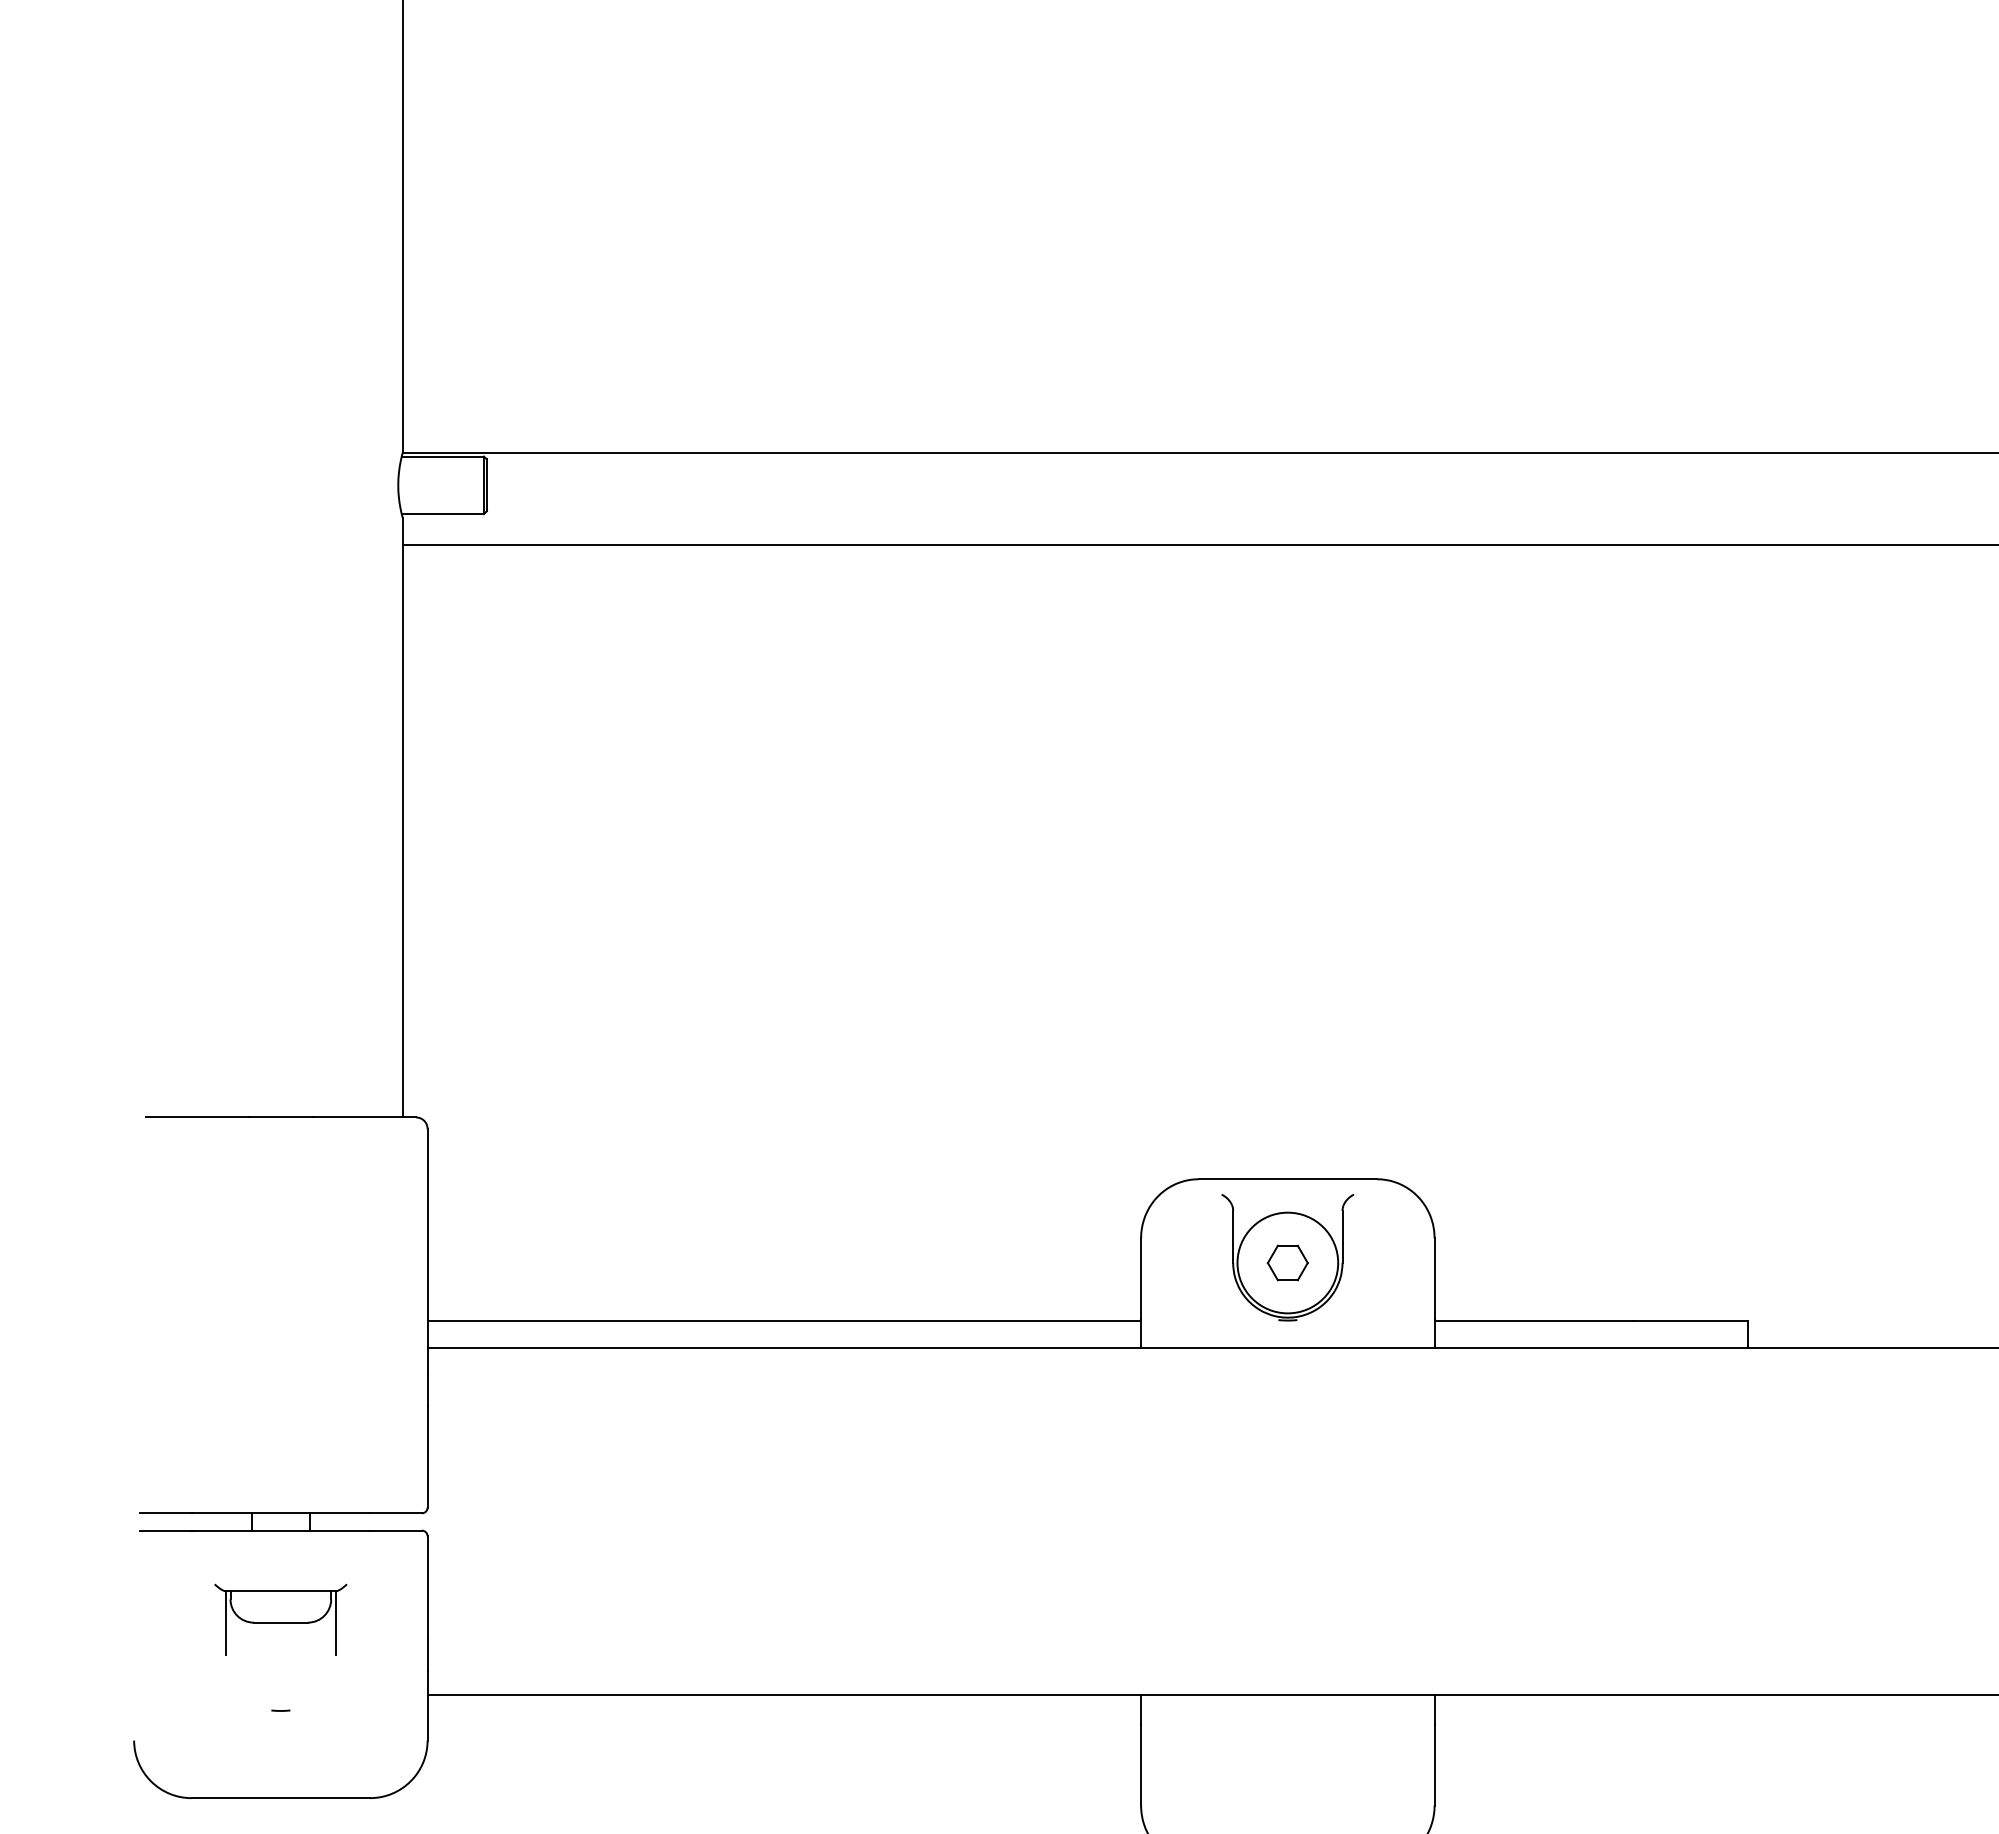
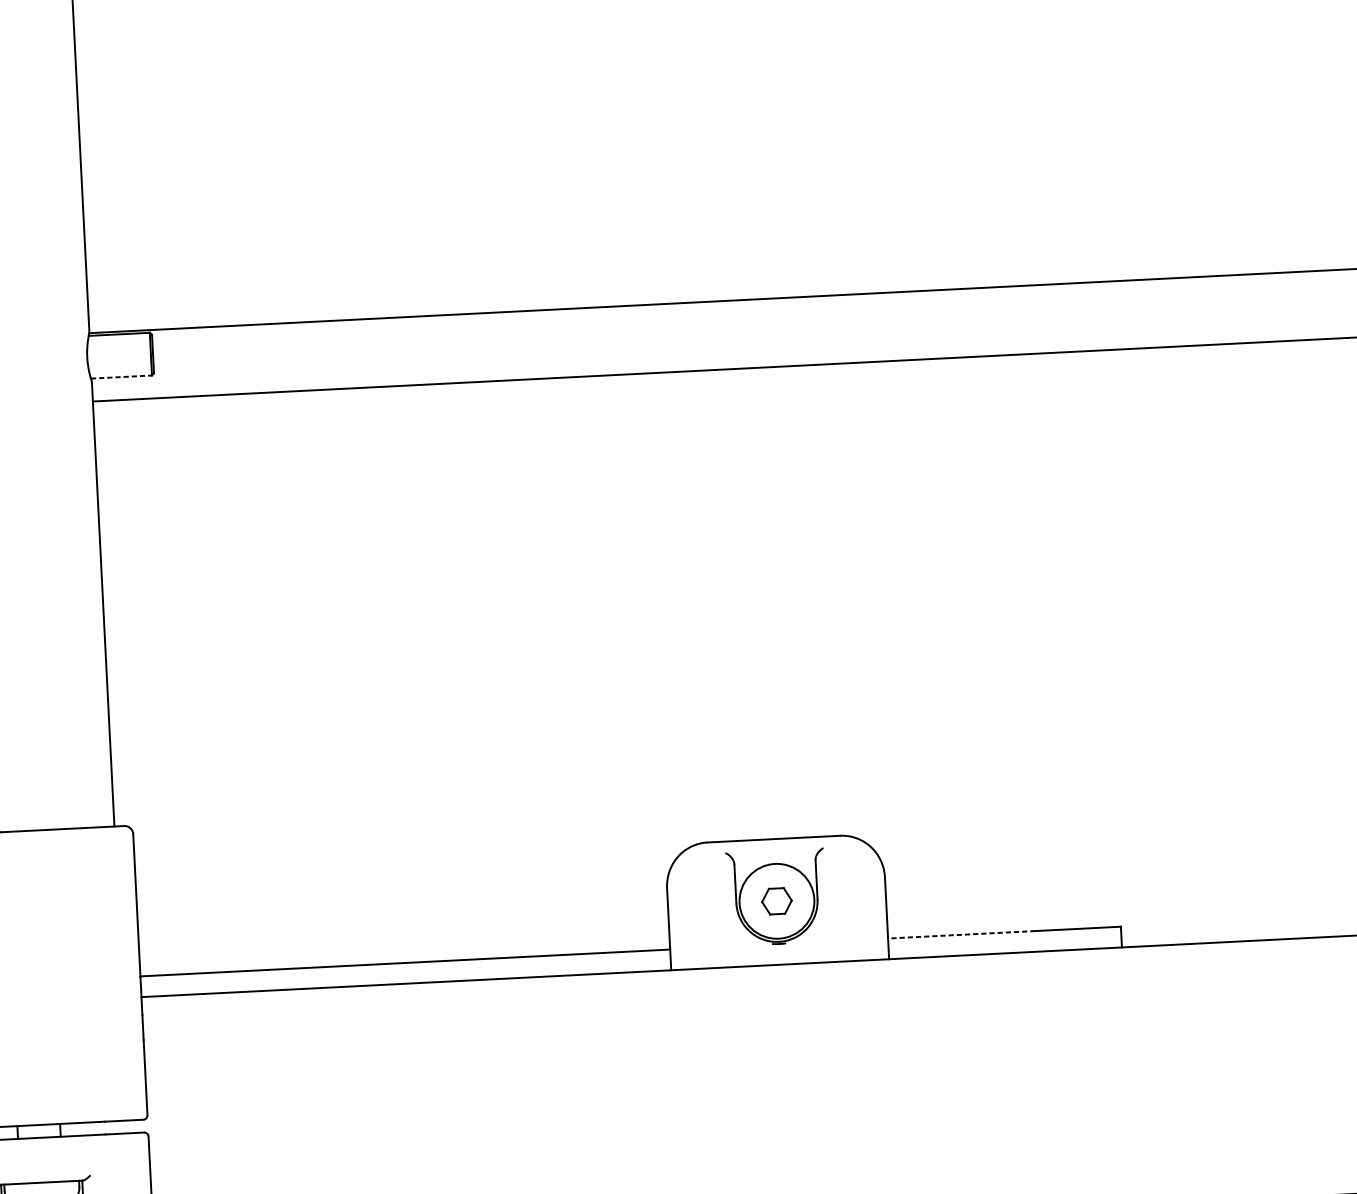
line: (443, 514) -> (121, 377), solid -> dashed
line: (1533, 1320) -> (961, 934), solid -> dashed

